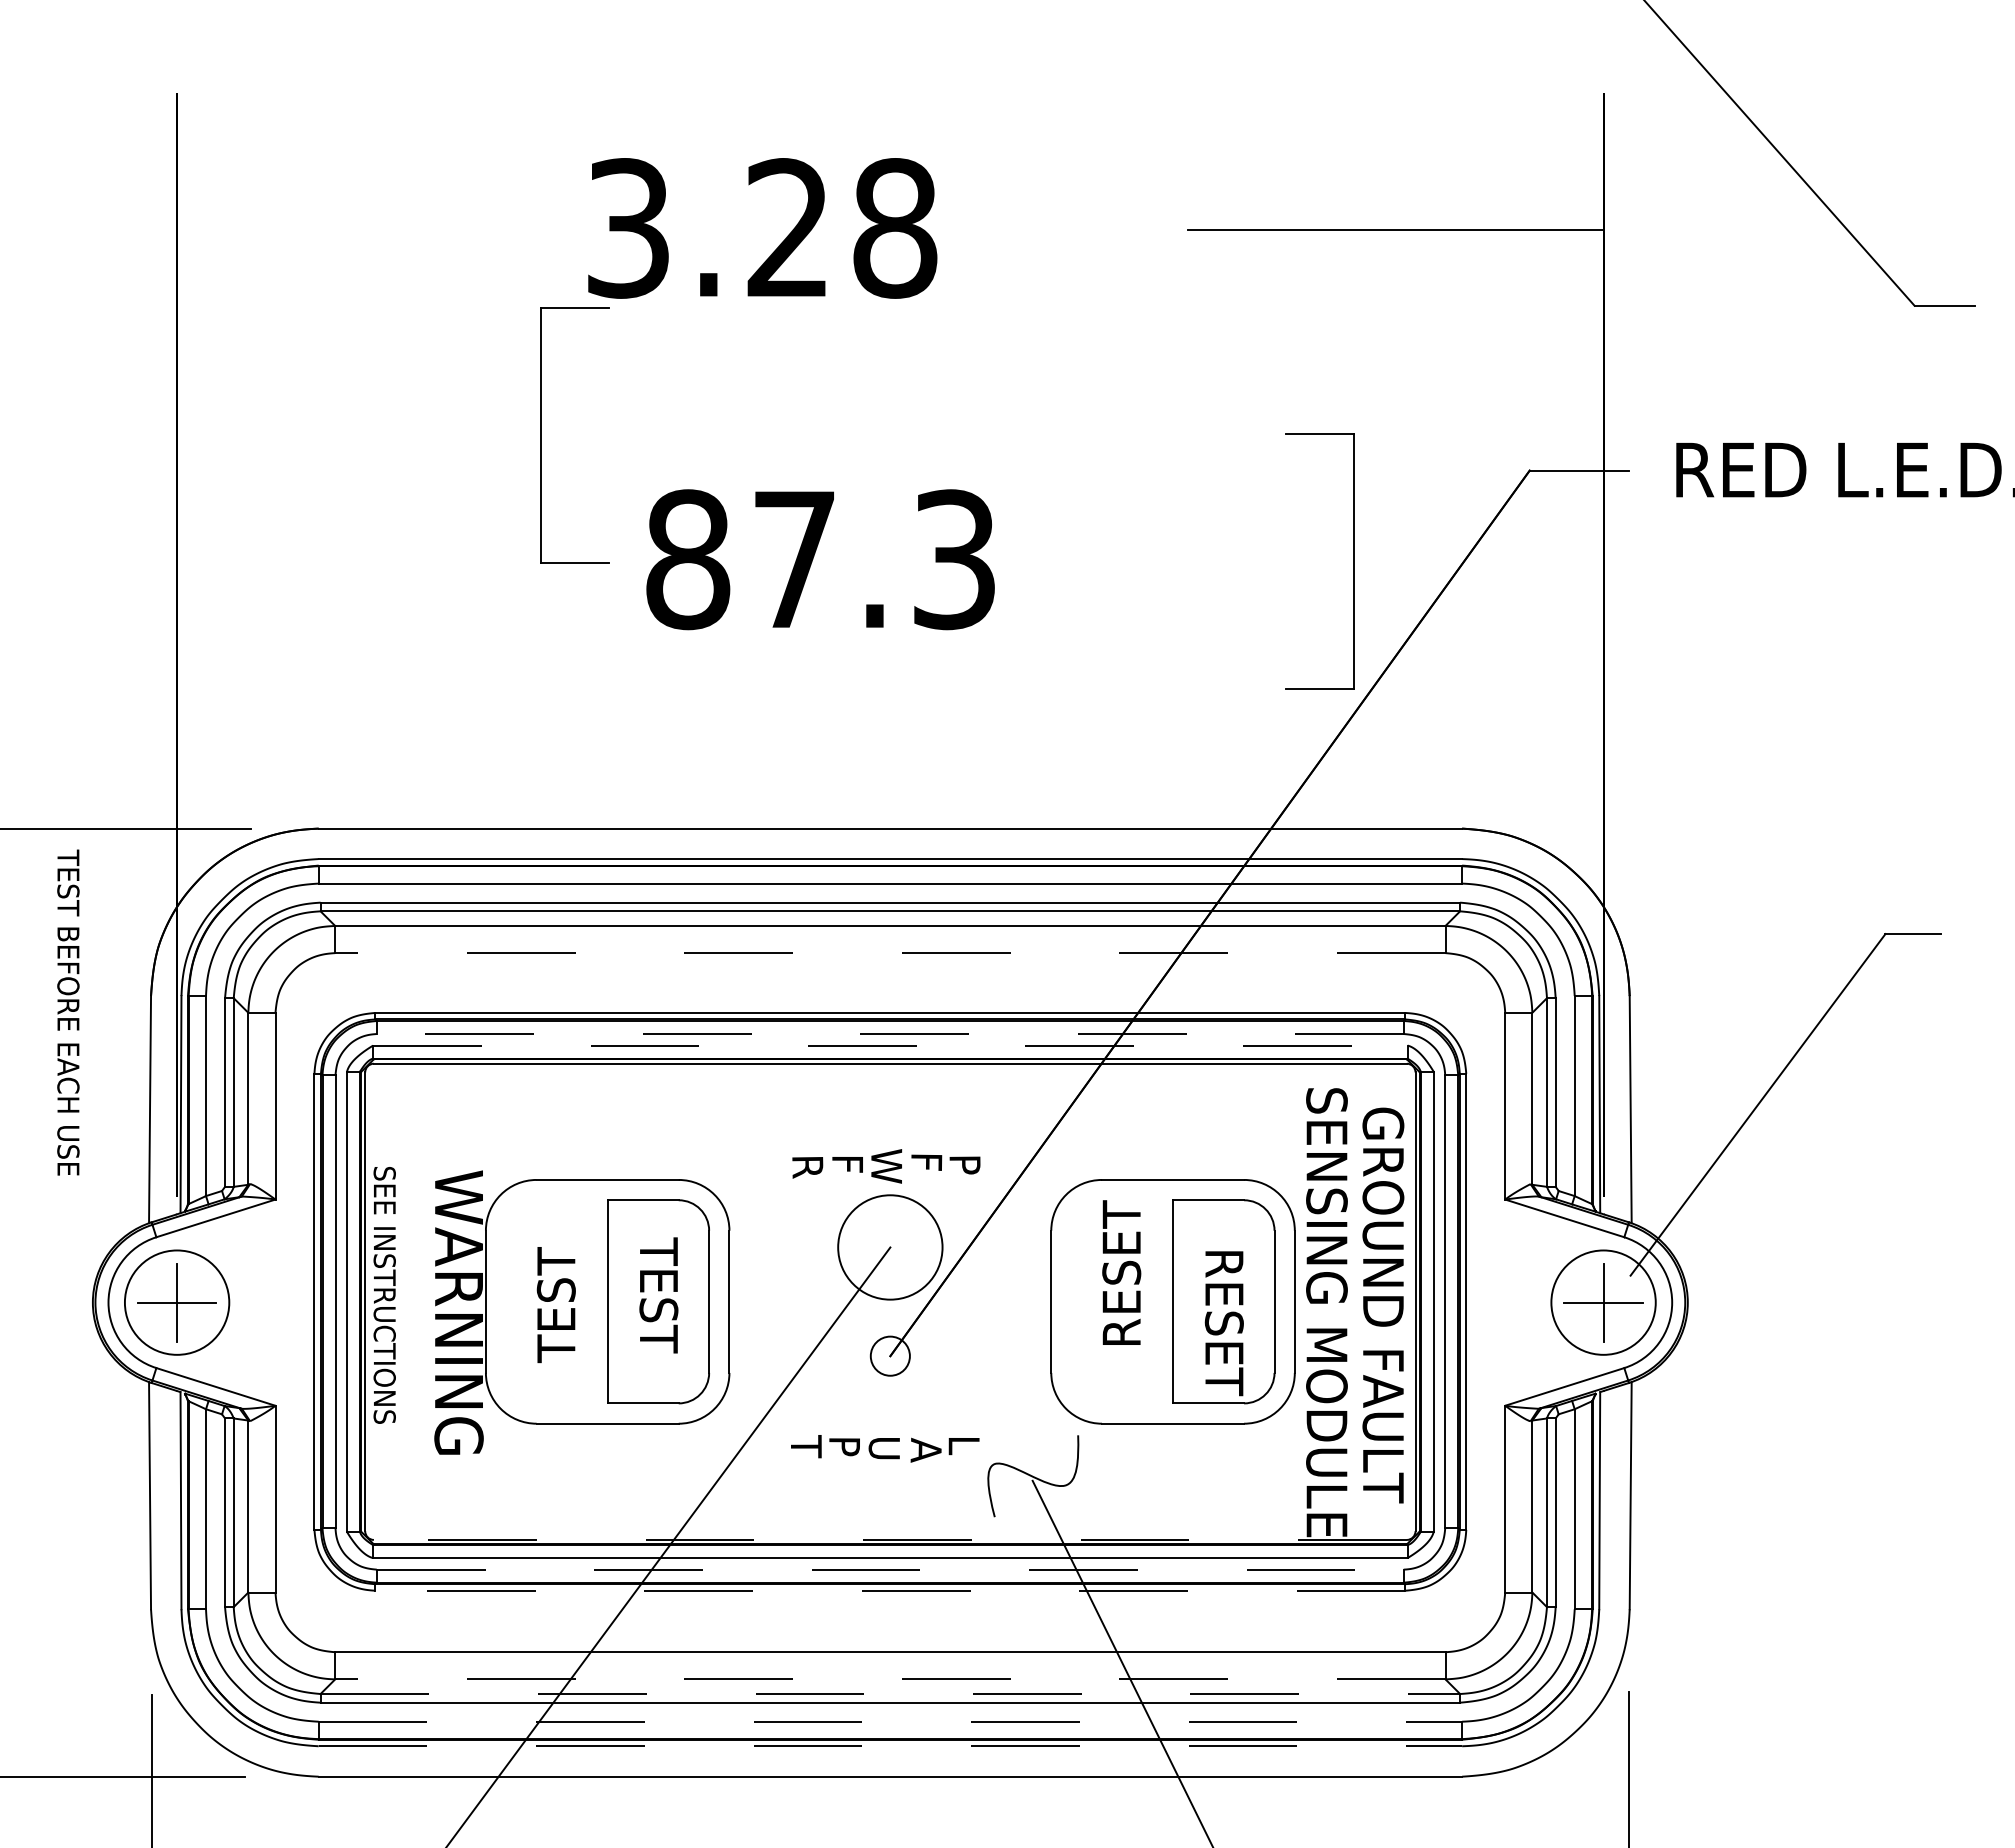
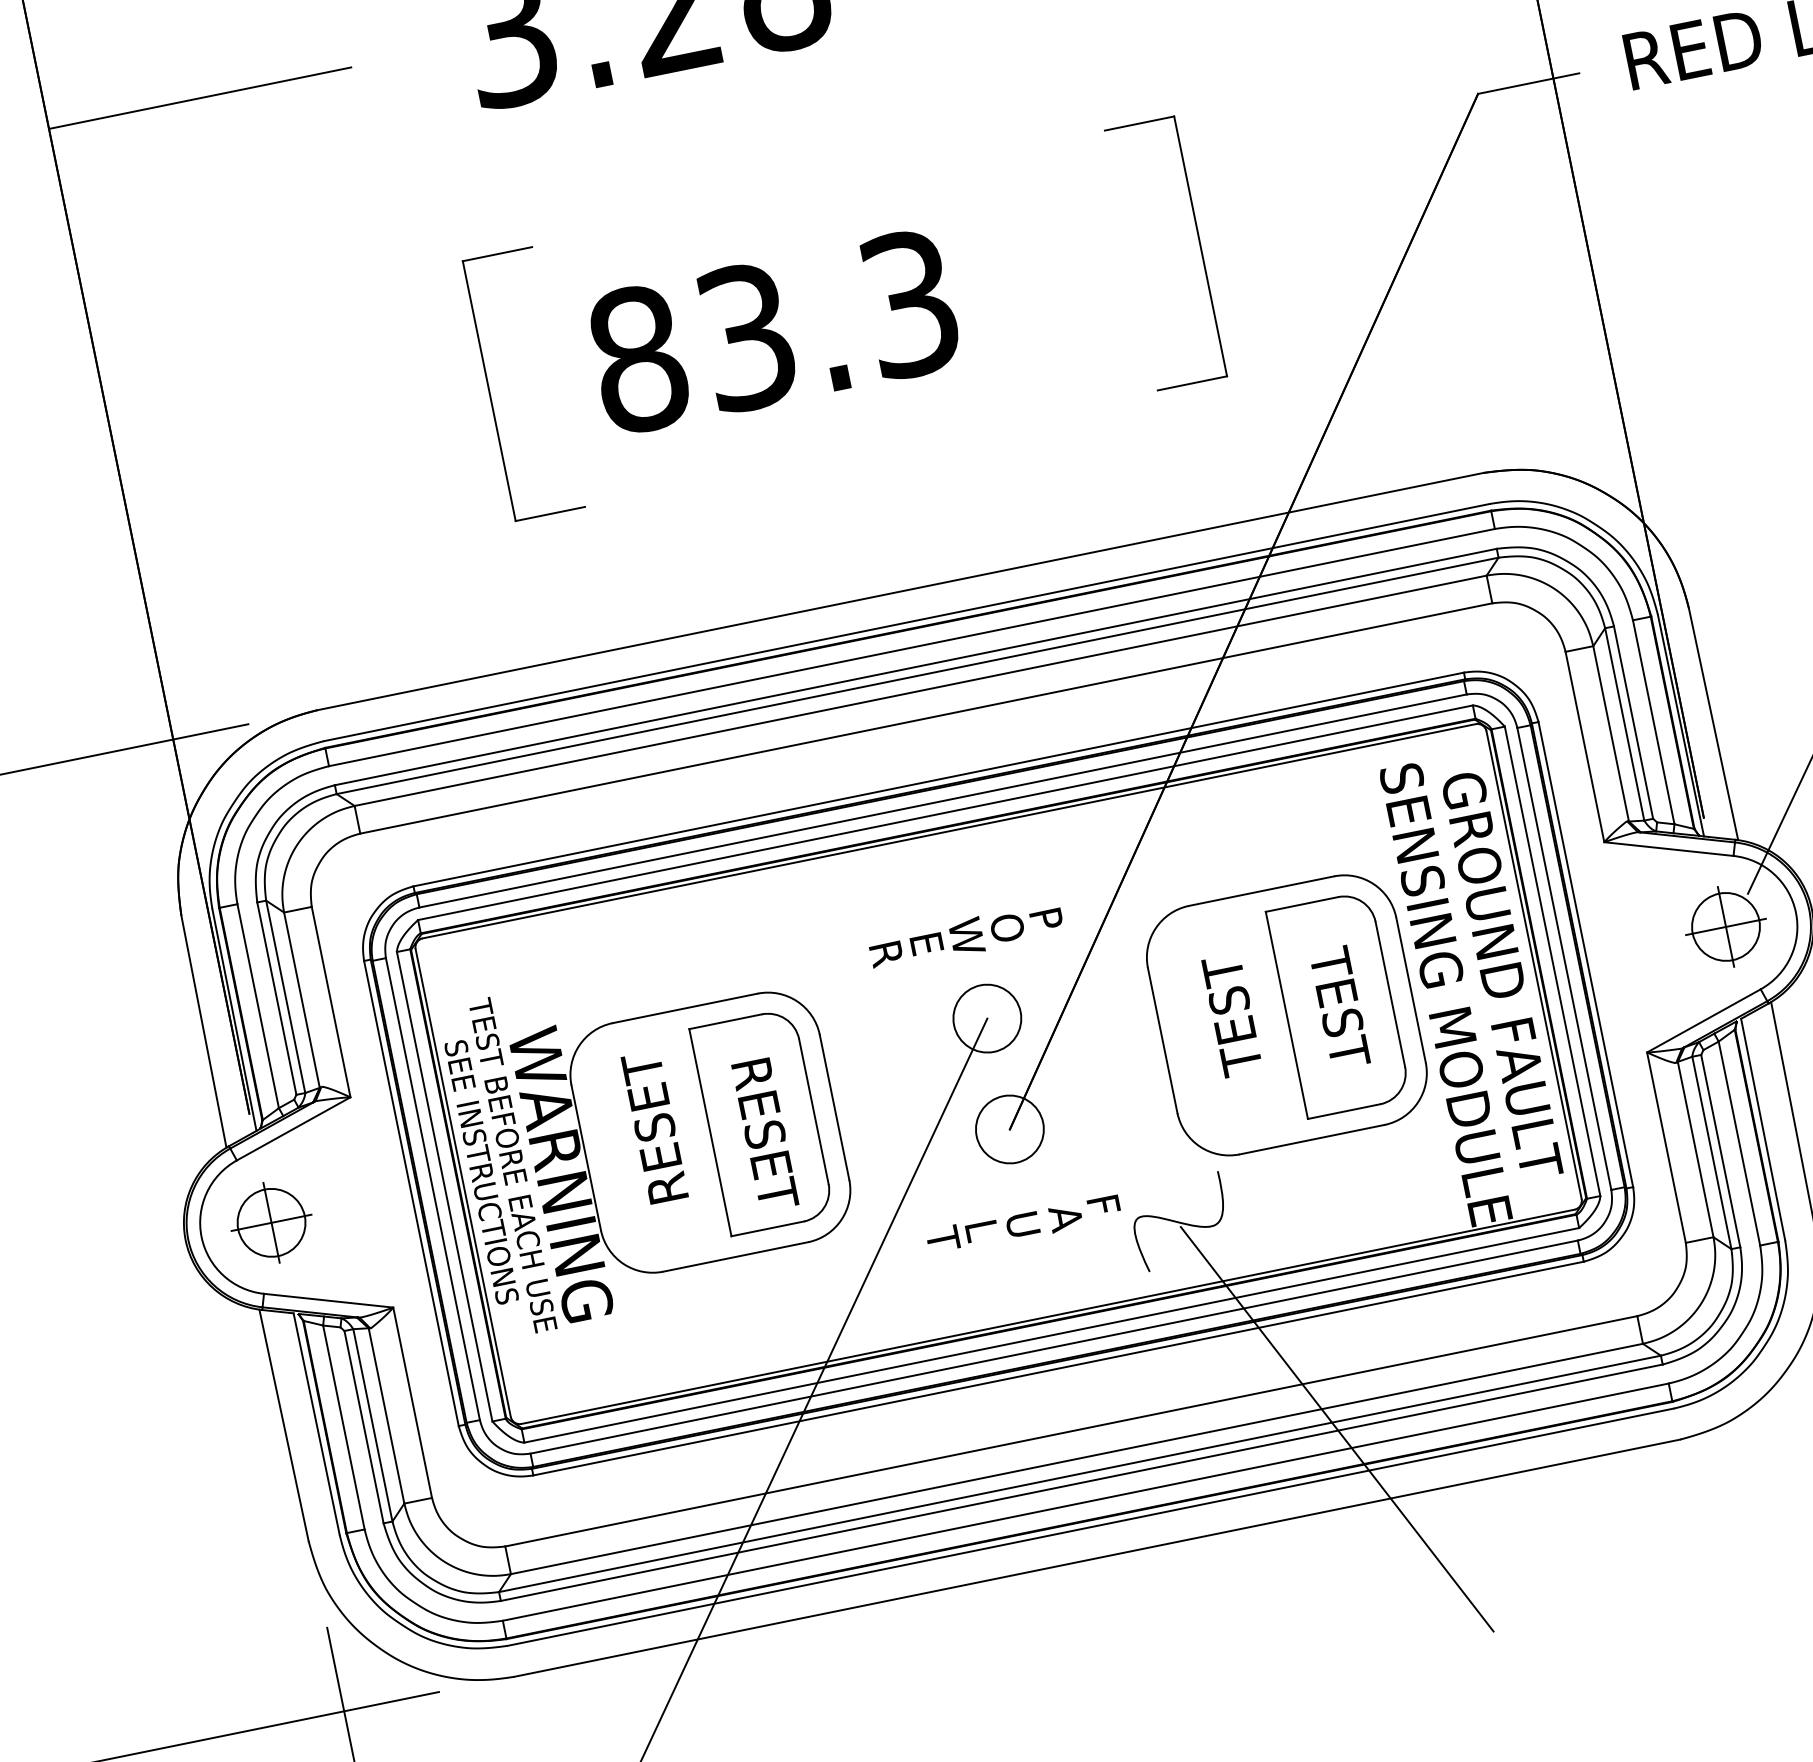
line: (325, 229) -> (200, 97), added
part: (541, 435) -> (489, 391), moved
text: (794, 559) -> (746, 337), 87.3 -> 83.3
part: (1353, 561) -> (1200, 246), moved
line: (889, 953) -> (925, 719), dashed -> solid
text: (68, 1012) -> (512, 1165), moved
line: (890, 1034) -> (943, 801), dashed -> solid
line: (890, 1045) -> (945, 812), dashed -> solid
text: (926, 1165) -> (1007, 927), F -> O
text: (847, 1167) -> (927, 945), F -> E
circle: (889, 1247) -> (986, 1018), size x0.62
text: (1121, 1274) -> (1228, 998), RESET -> TEST
text: (555, 1288) -> (654, 1129), TEST -> RESET
circle: (176, 1302) -> (270, 1222), size x0.62
circle: (1603, 1302) -> (1725, 926), size x0.62
text: (658, 1311) -> (764, 1132), TEST -> RESET
text: (1223, 1321) -> (1342, 1024), RESET -> TEST
circle: (889, 1355) -> (1008, 1128), size x1.67
text: (963, 1448) -> (1103, 1208), L -> F
text: (844, 1449) -> (982, 1234), P -> L
line: (889, 1539) -> (1047, 1316), dashed -> solid
line: (890, 1569) -> (1054, 1346), dashed -> solid
line: (889, 1590) -> (1057, 1368), dashed -> solid
line: (889, 1679) -> (1076, 1459), dashed -> solid
line: (890, 1694) -> (1080, 1474), dashed -> solid
line: (890, 1721) -> (1085, 1501), dashed -> solid
line: (890, 1746) -> (1091, 1527), dashed -> solid

